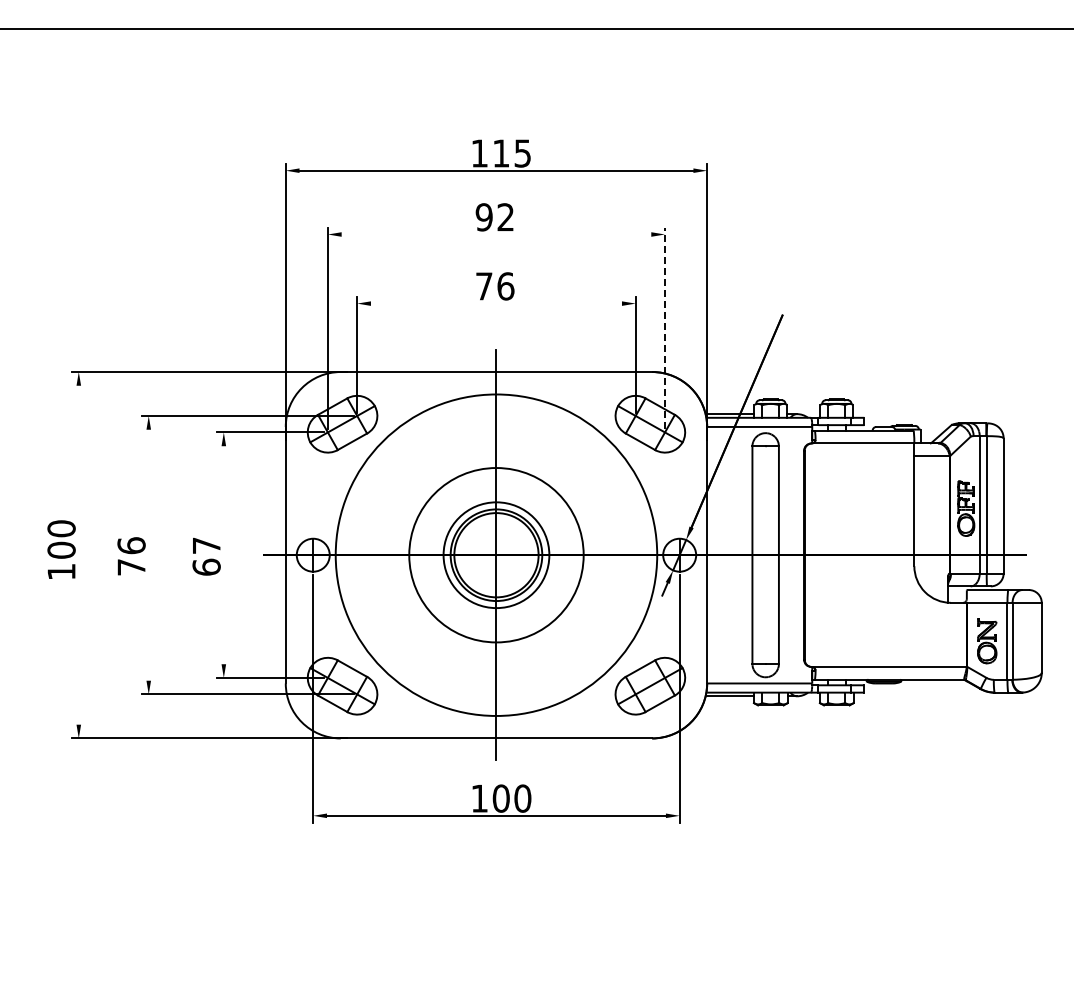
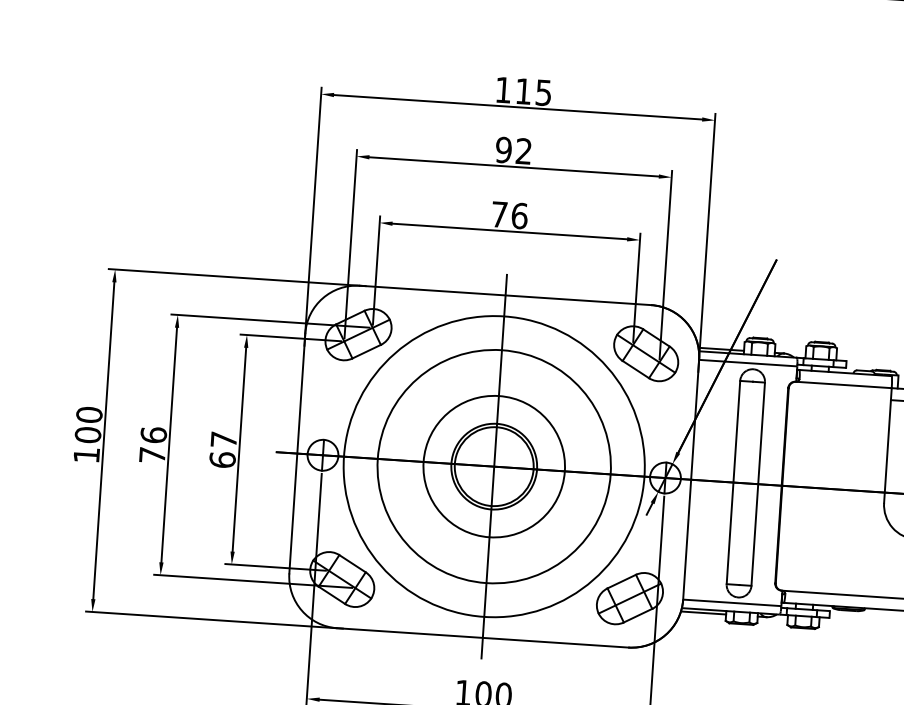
line: (496, 234) -> (514, 166), added
line: (495, 303) -> (508, 231), added
line: (665, 328) -> (666, 265), dashed -> solid
line: (78, 554) -> (103, 440), added
line: (148, 554) -> (169, 444), added
circle: (496, 554) -> (494, 465), size x1.43
circle: (496, 554) -> (494, 465), size x1.43
line: (223, 555) -> (239, 449), added

